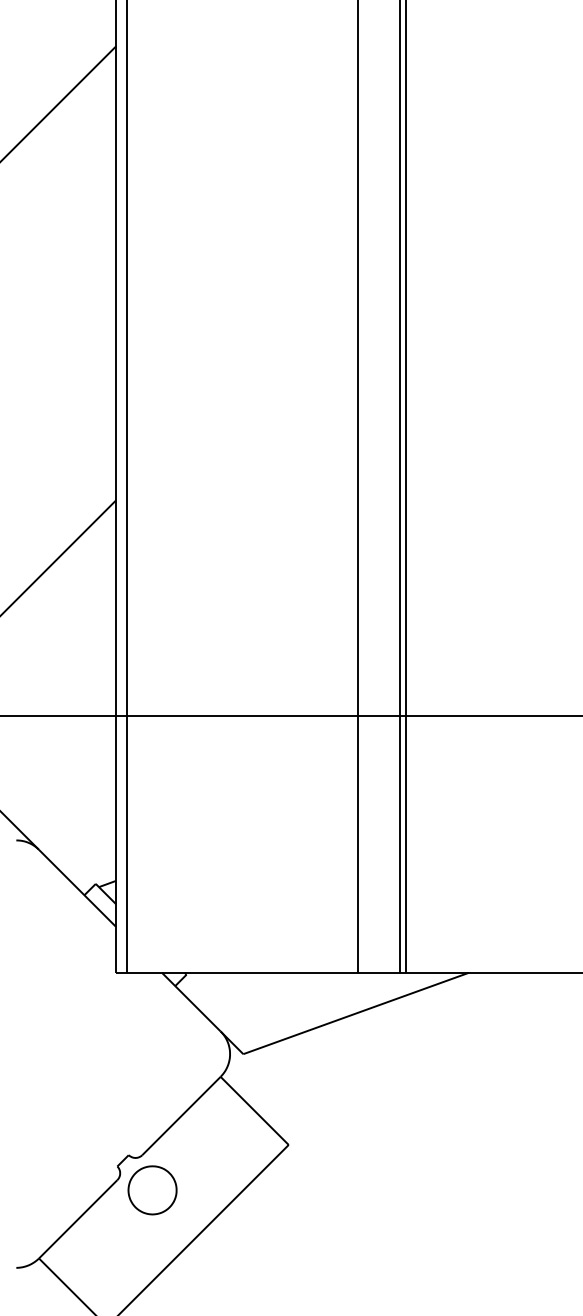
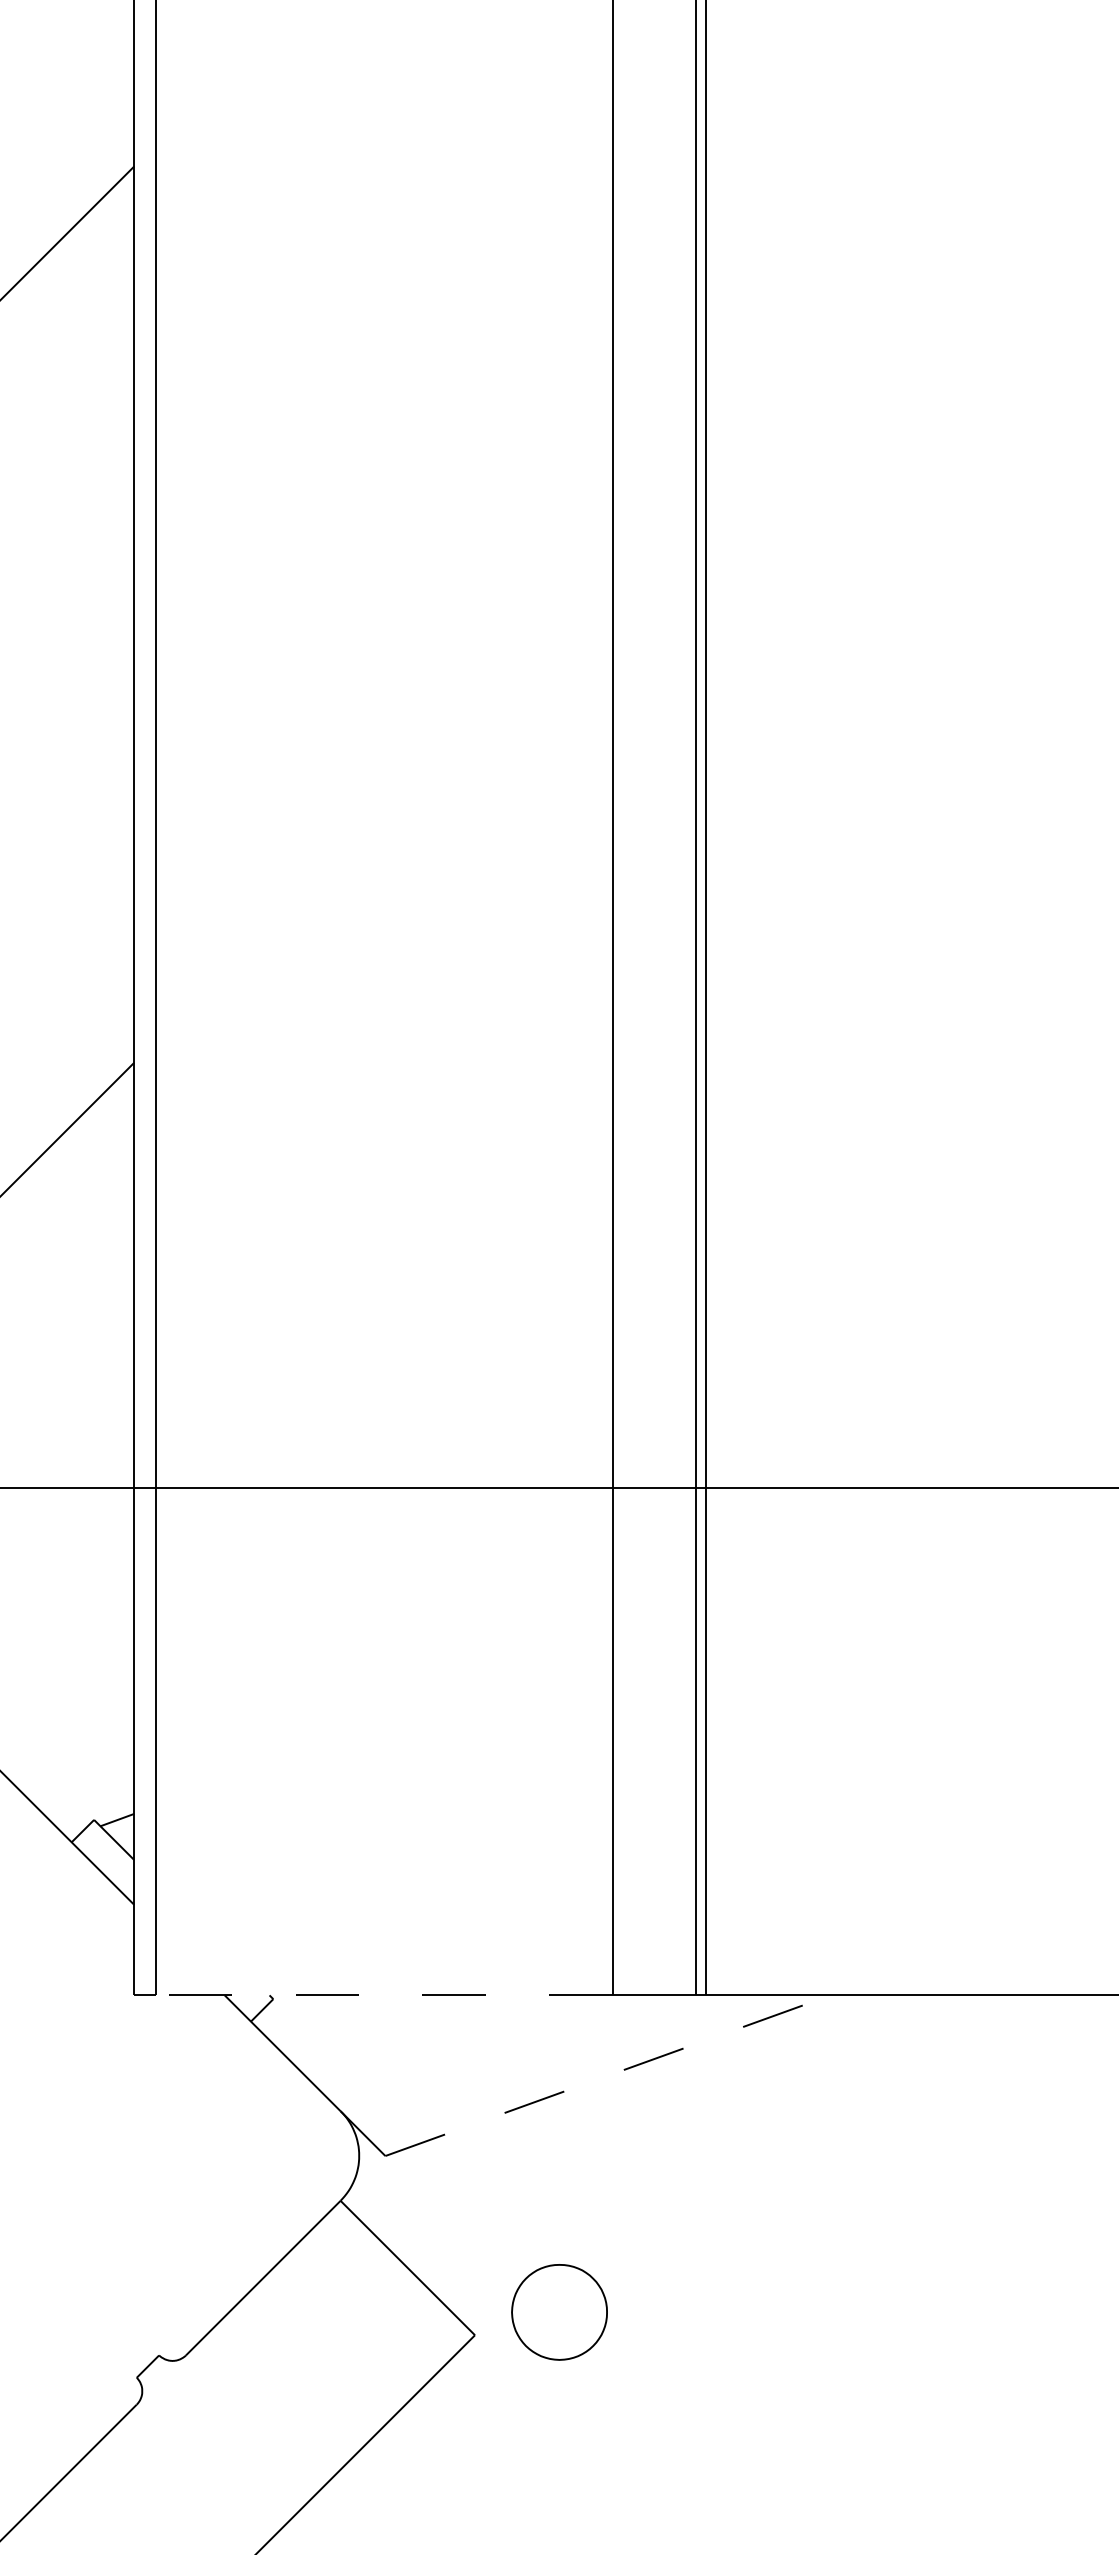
line: (242, 972) -> (383, 1994), solid -> dashed
line: (356, 1013) -> (608, 2075), solid -> dashed
part: (152, 1190) -> (559, 2312), moved

